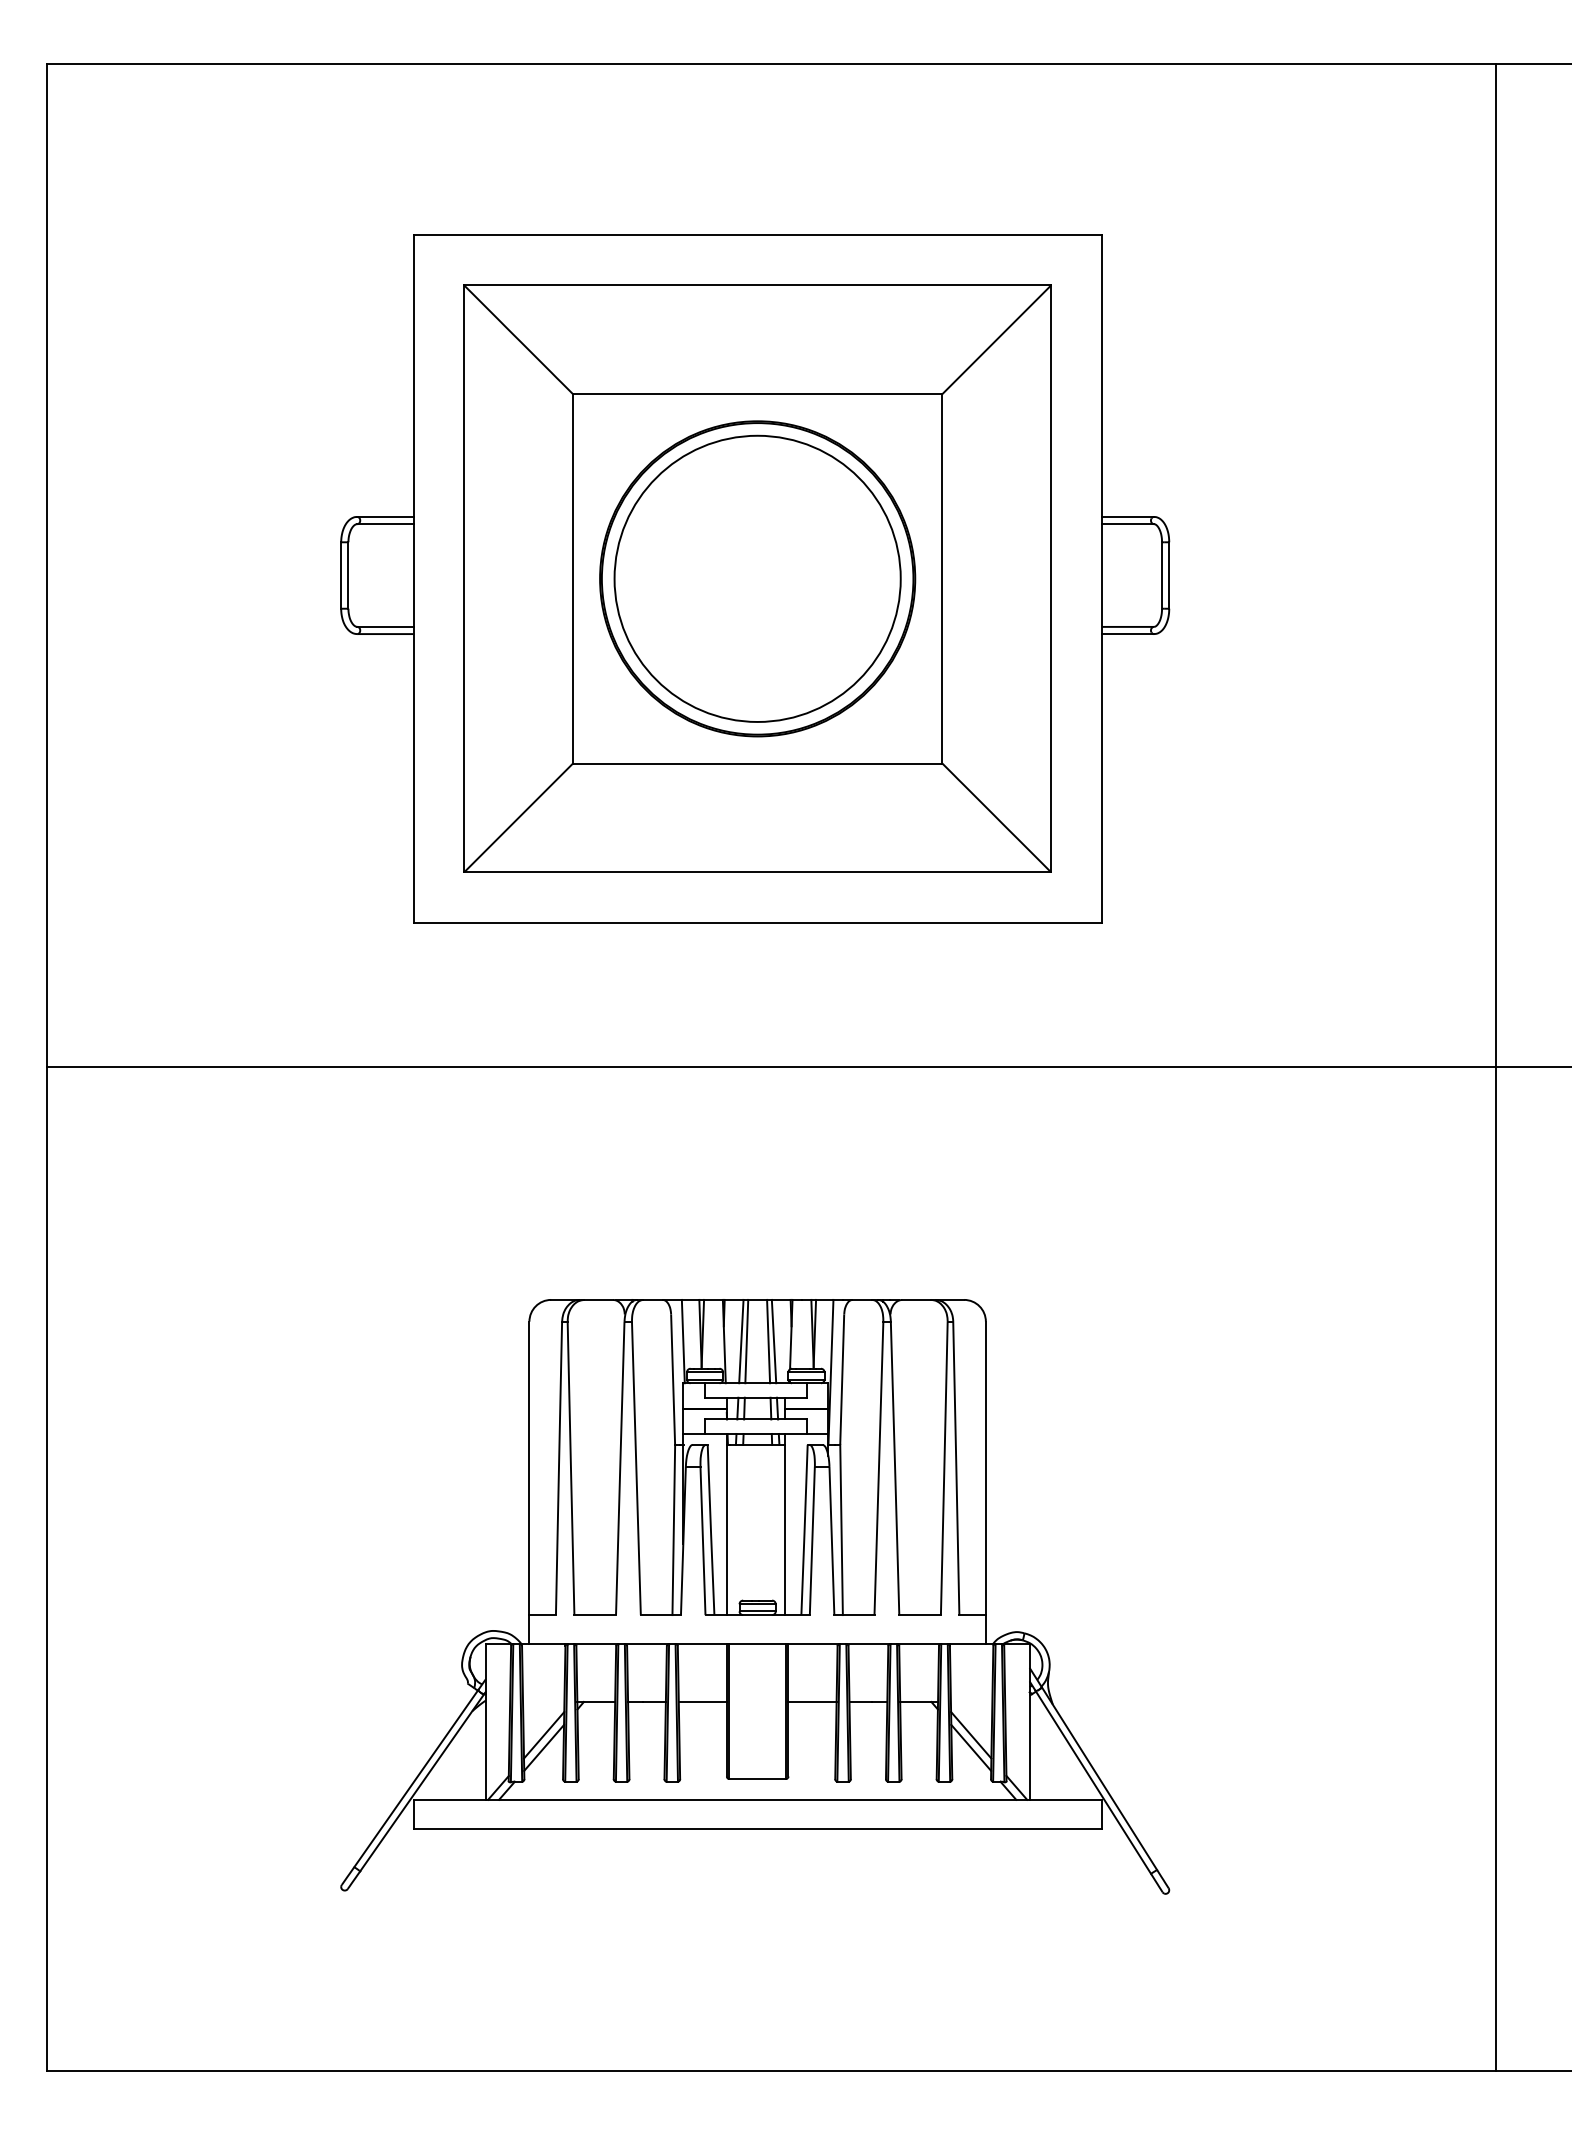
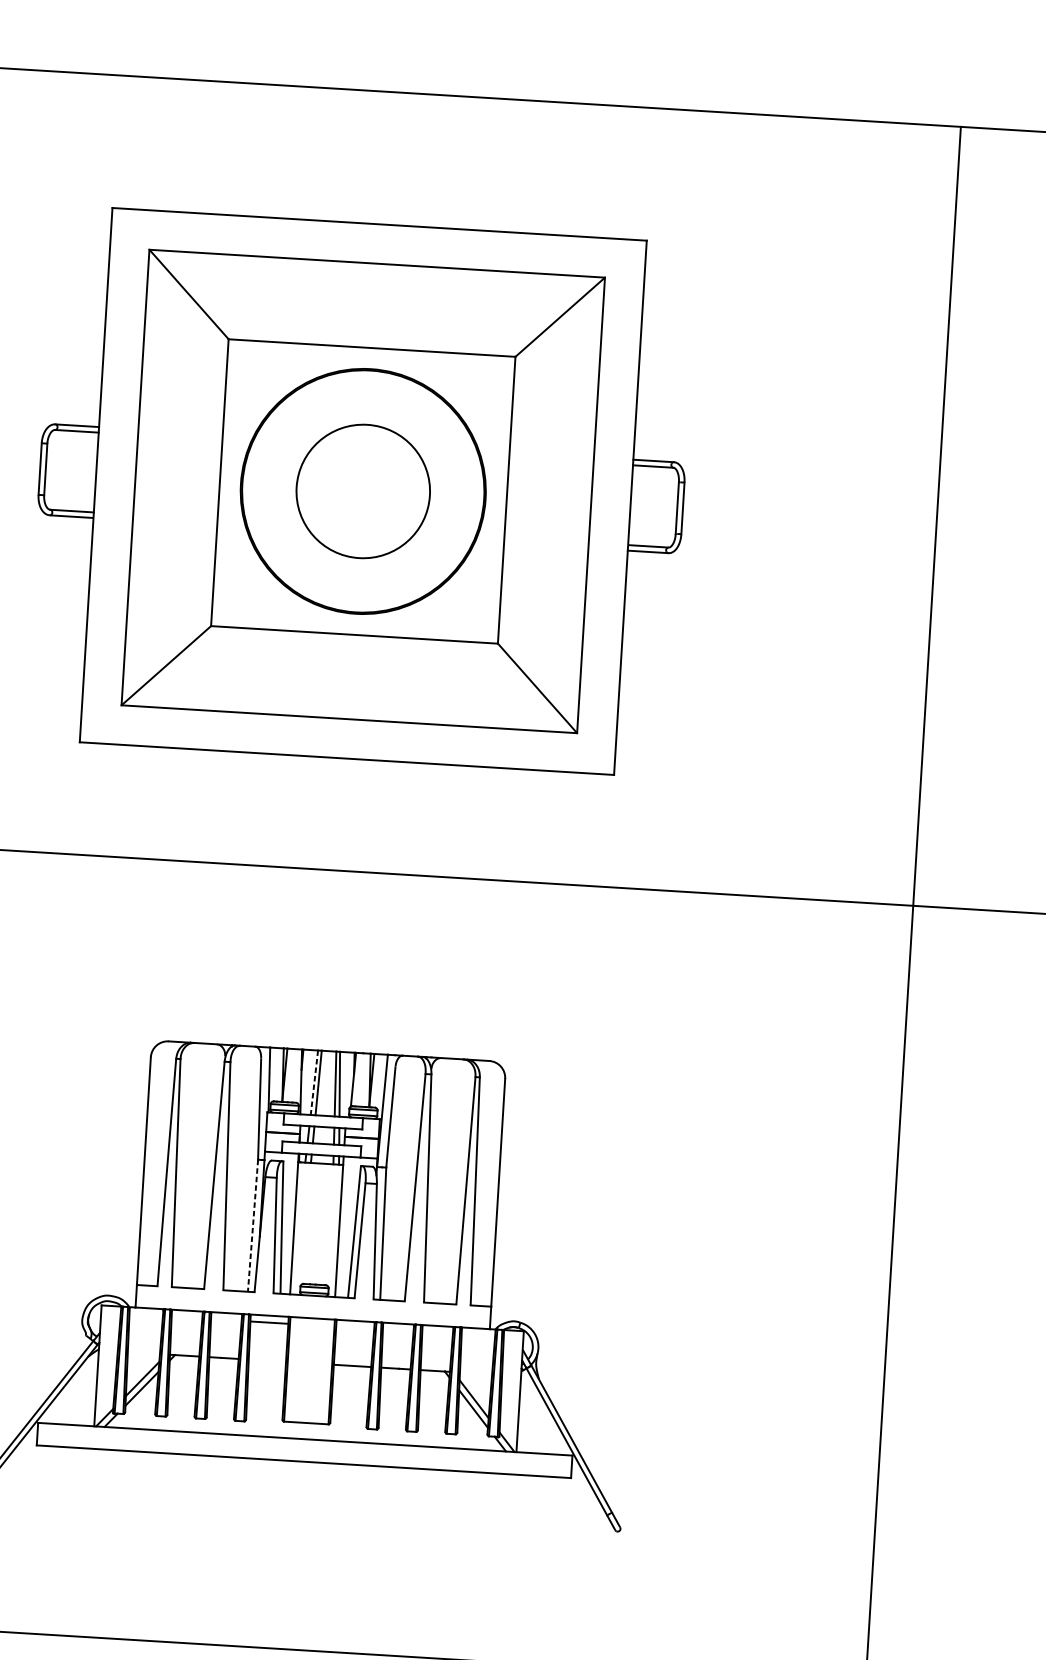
circle: (757, 578) -> (363, 491), size x0.6
line: (741, 1341) -> (314, 1082), solid -> dashed
line: (673, 1530) -> (252, 1226), solid -> dashed
line: (702, 1702) -> (269, 1323), moved

